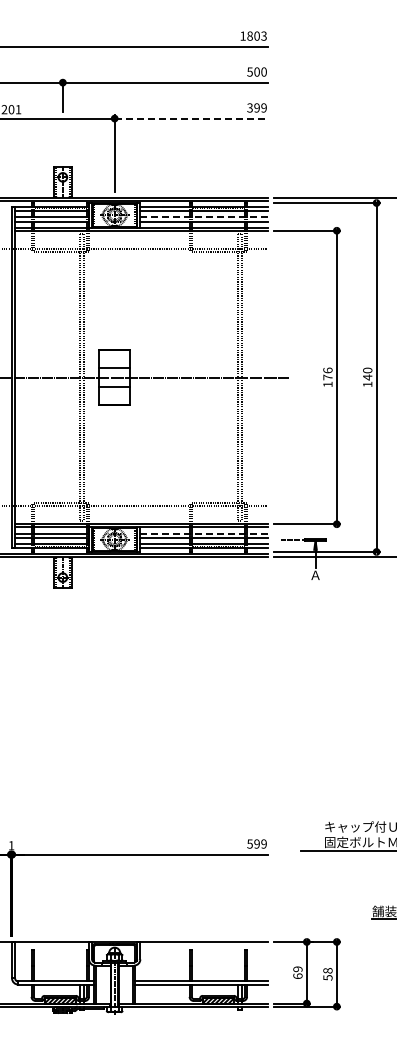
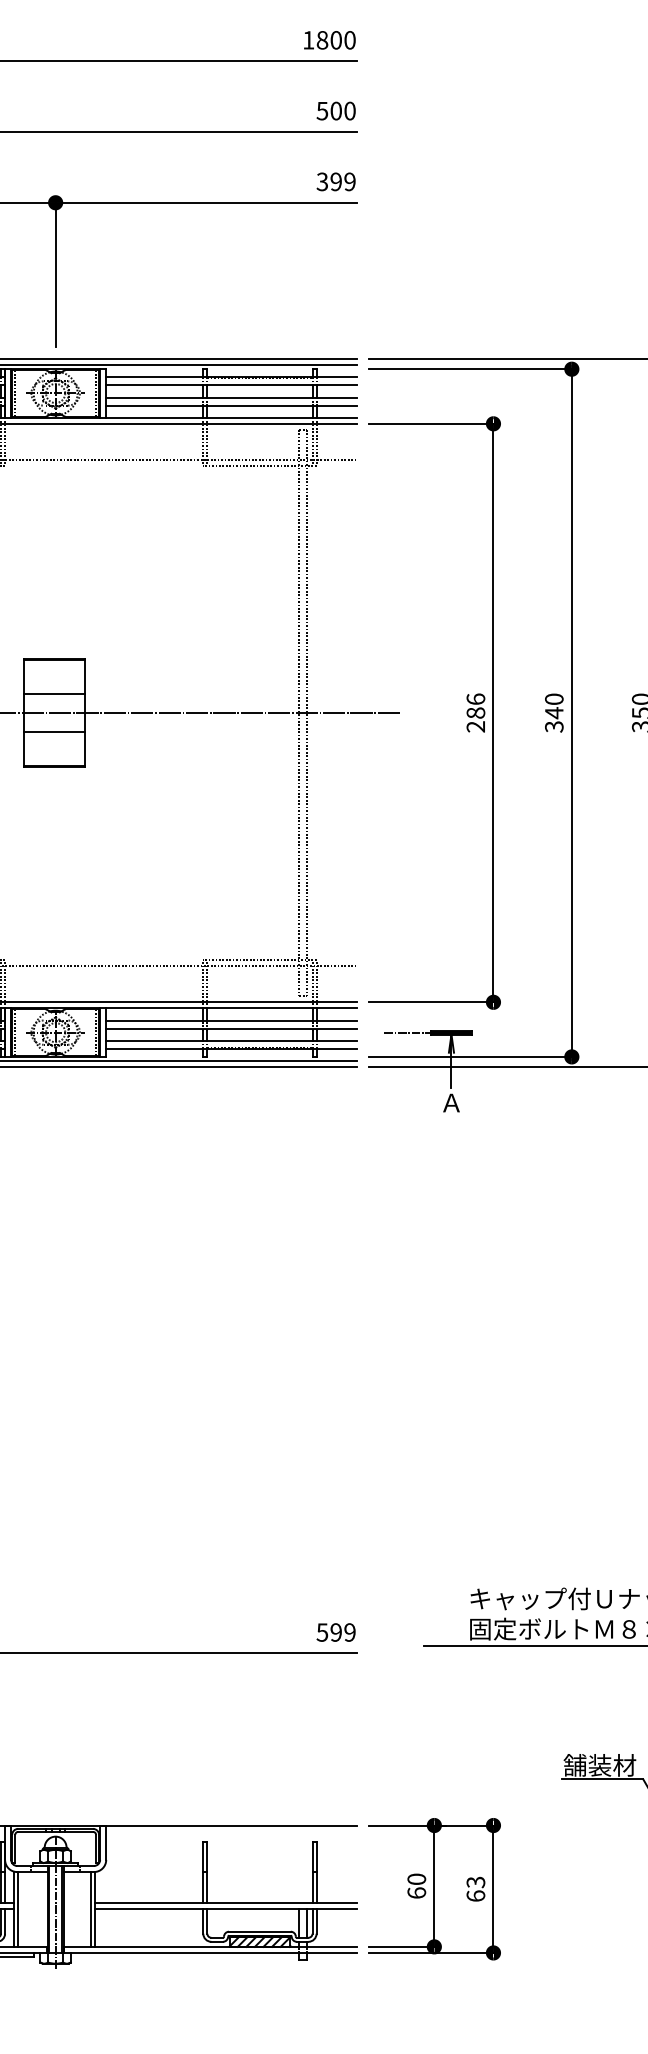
text: (263, 35) -> (348, 39), 1803 -> 1800
line: (191, 118) -> (207, 202), dashed -> solid
line: (203, 217) -> (230, 397), dashed -> solid
text: (327, 380) -> (475, 718), 176 -> 286
text: (367, 384) -> (553, 726), 140 -> 340
line: (203, 533) -> (230, 1020), dashed -> solid
text: (297, 969) -> (415, 1879), 69 -> 60
text: (327, 974) -> (475, 1889), 58 -> 63

